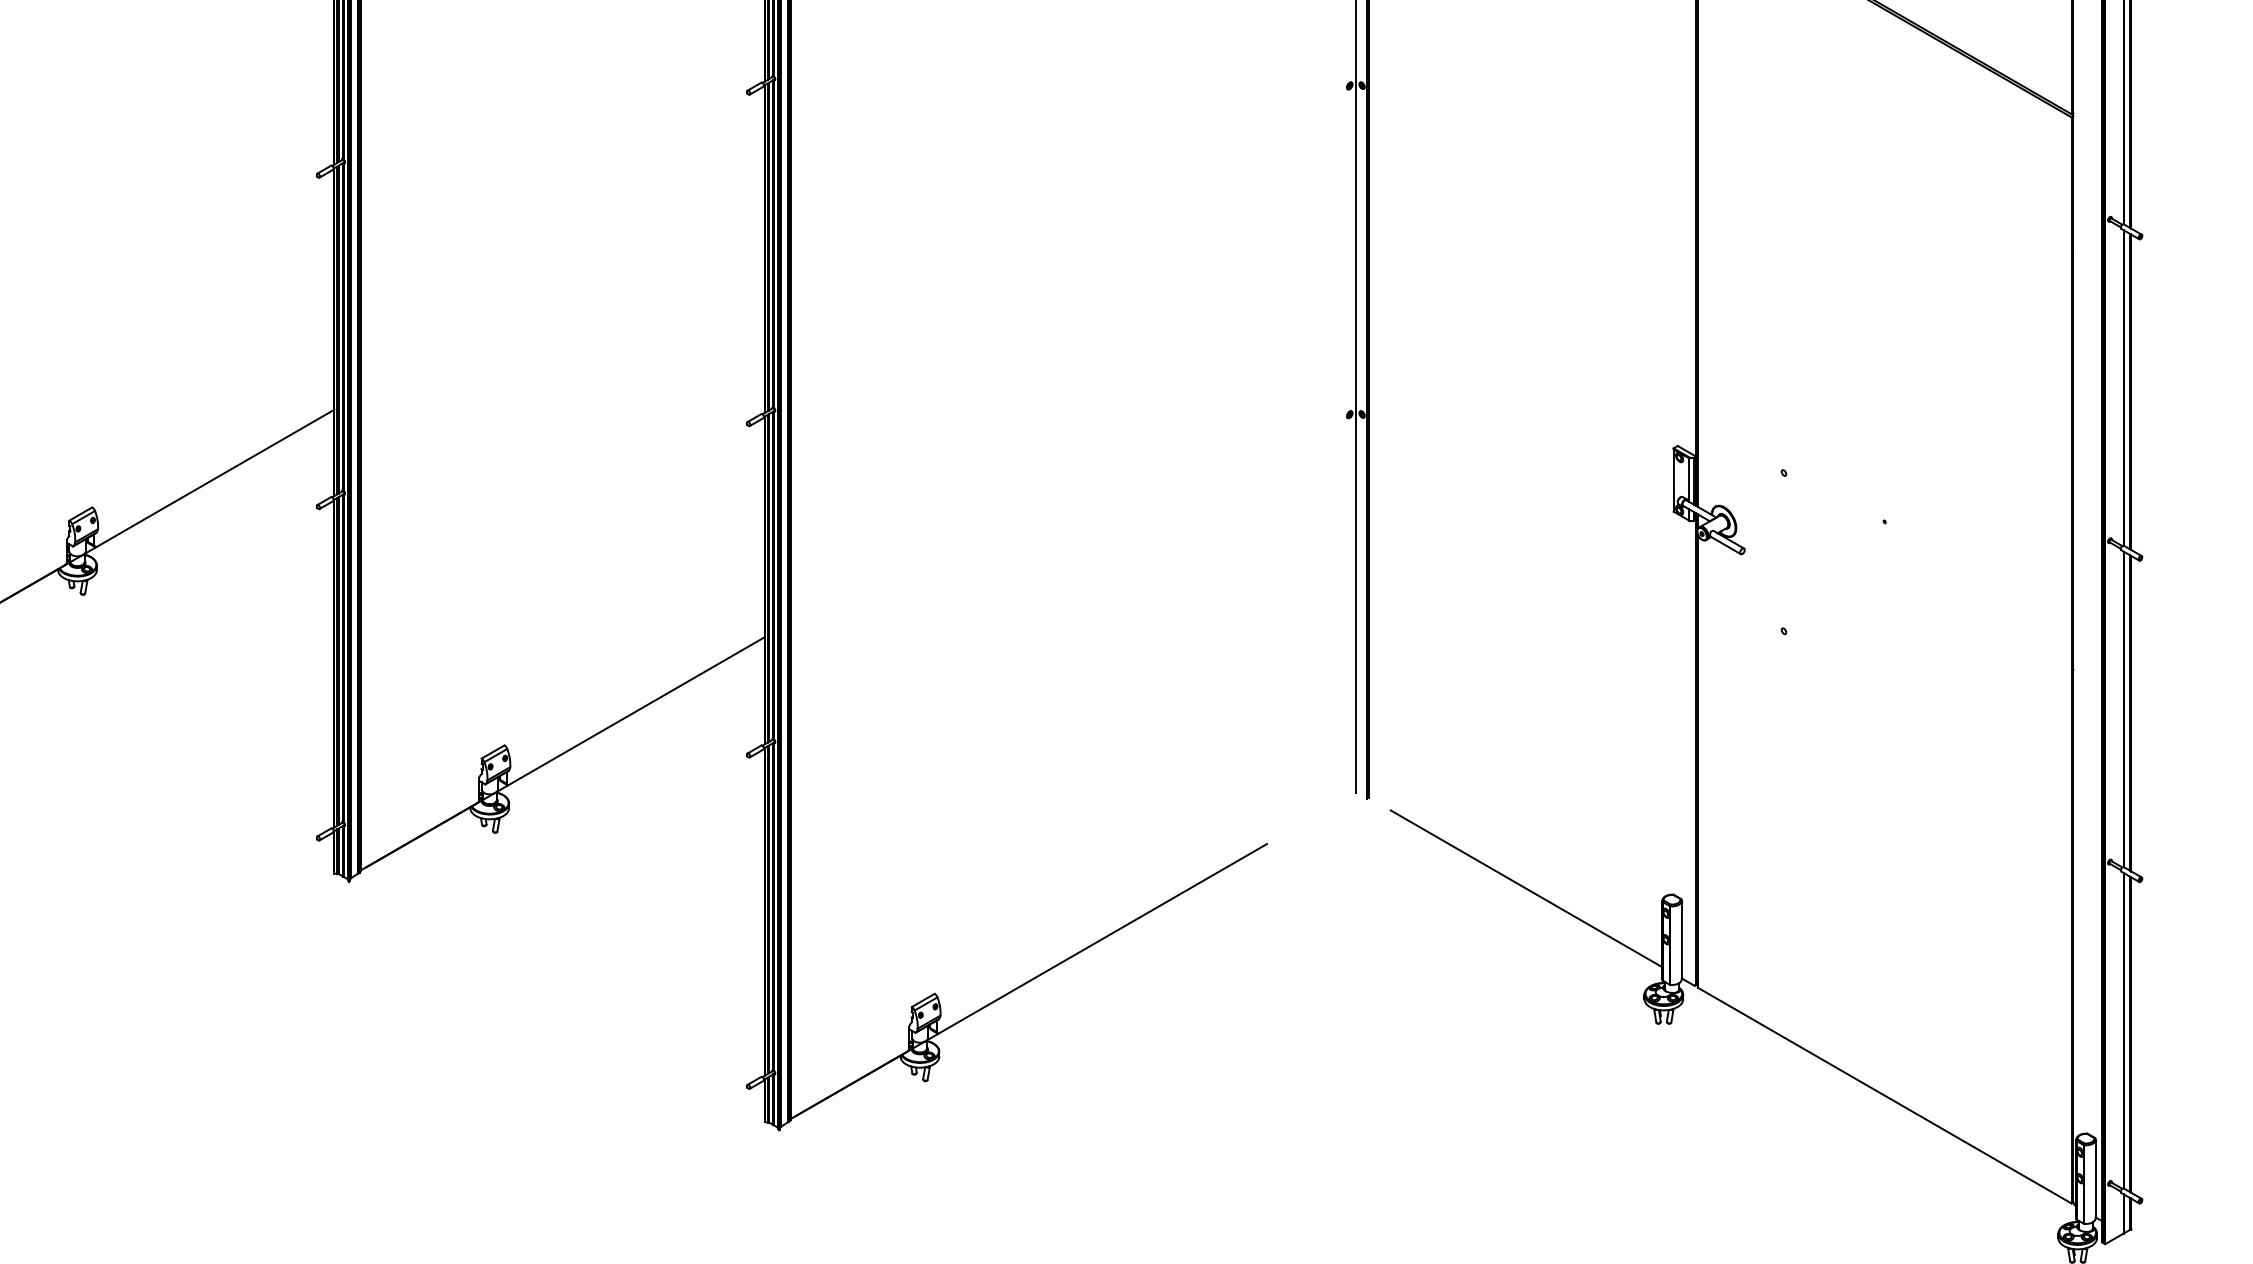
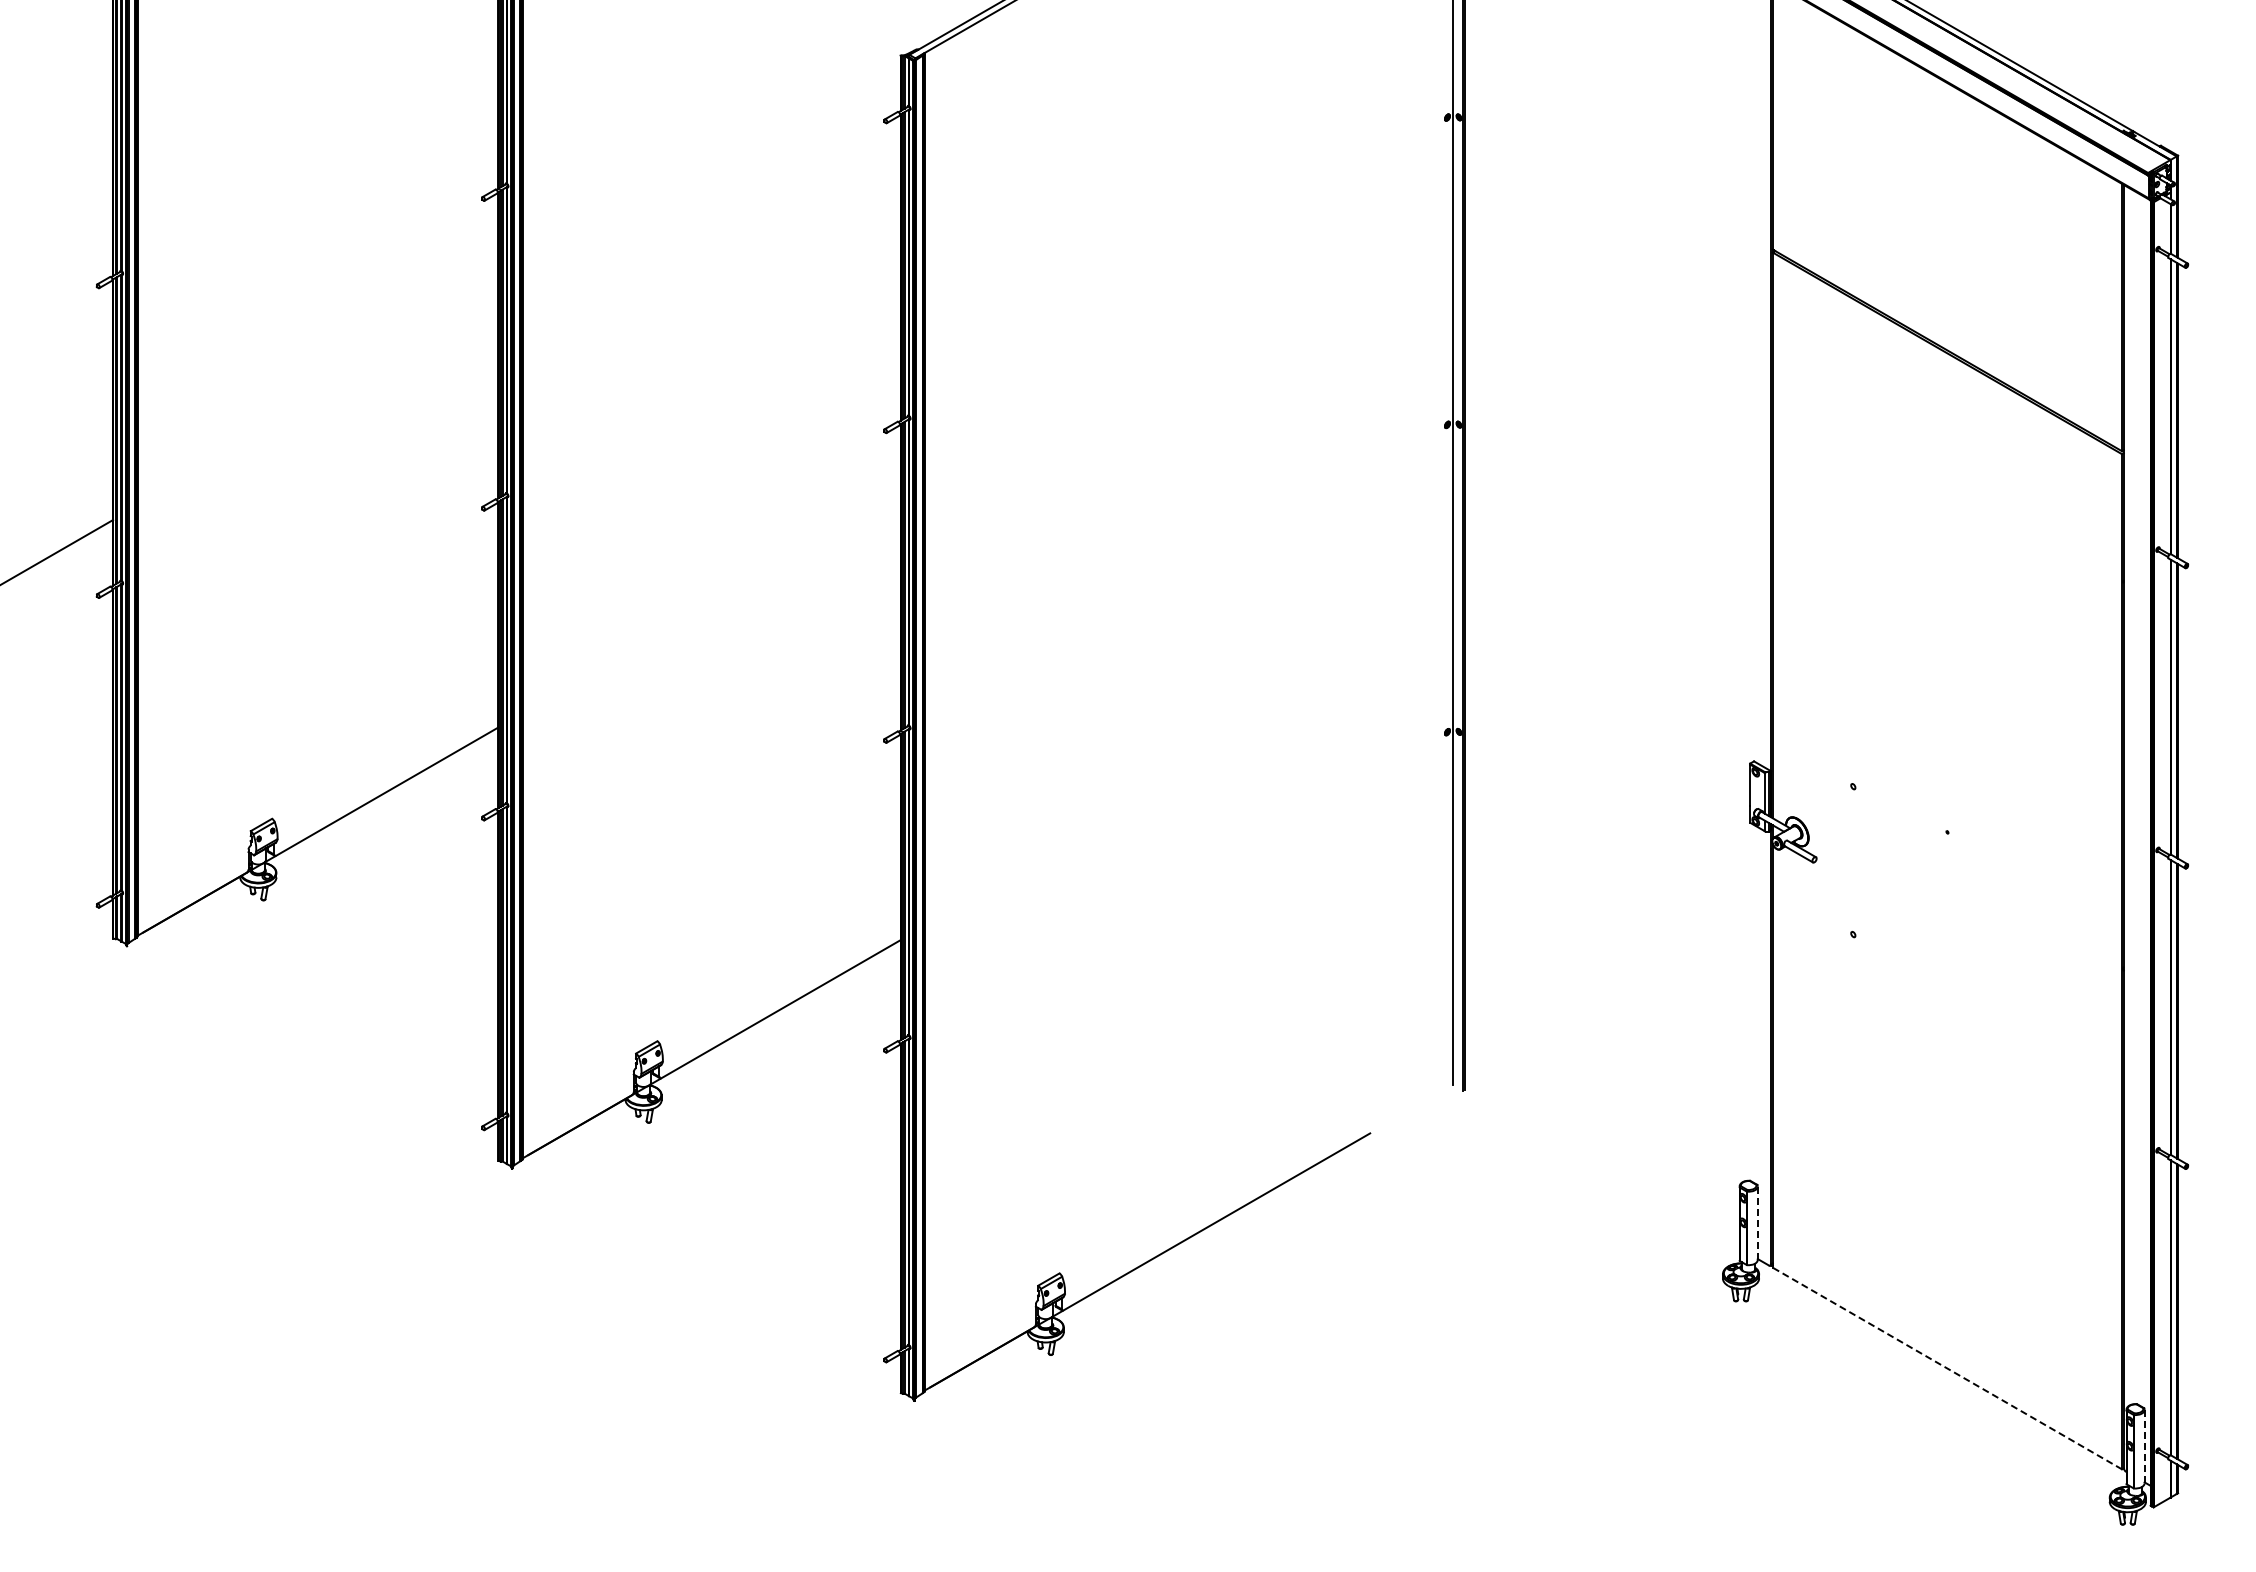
line: (1526, 889) -> (1612, 1175), removed
line: (1681, 940) -> (1757, 1223), solid -> dashed
line: (1884, 1095) -> (1947, 1368), solid -> dashed
line: (2095, 1178) -> (2144, 1446), solid -> dashed

